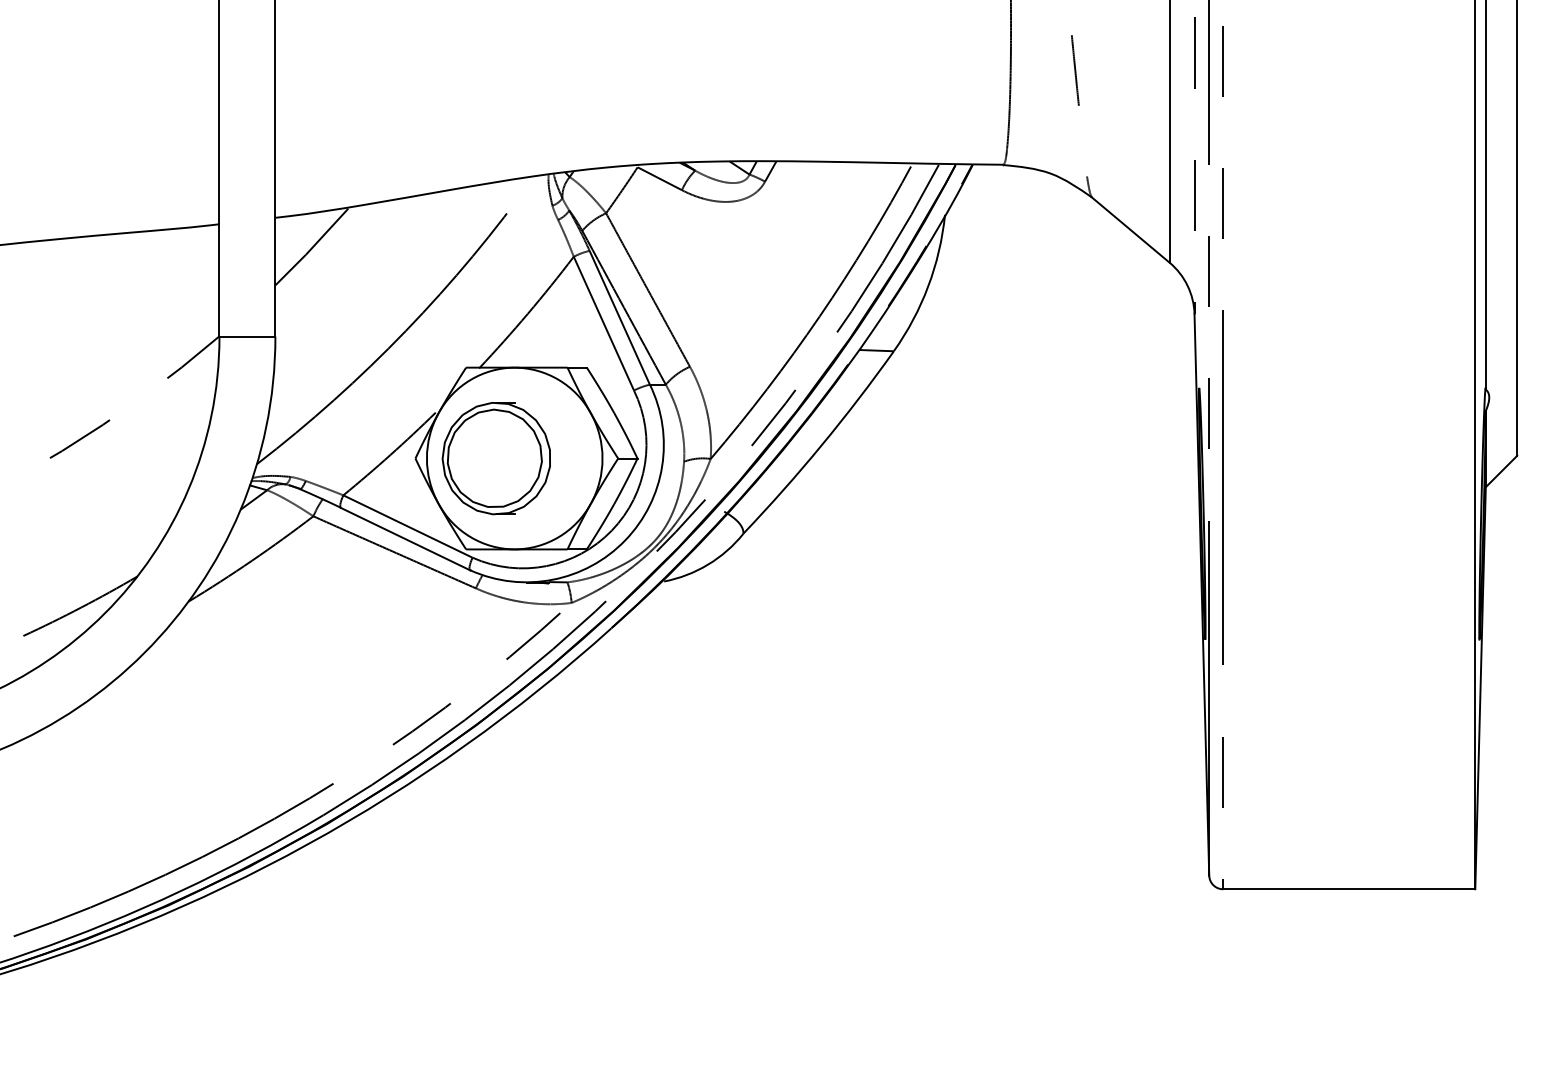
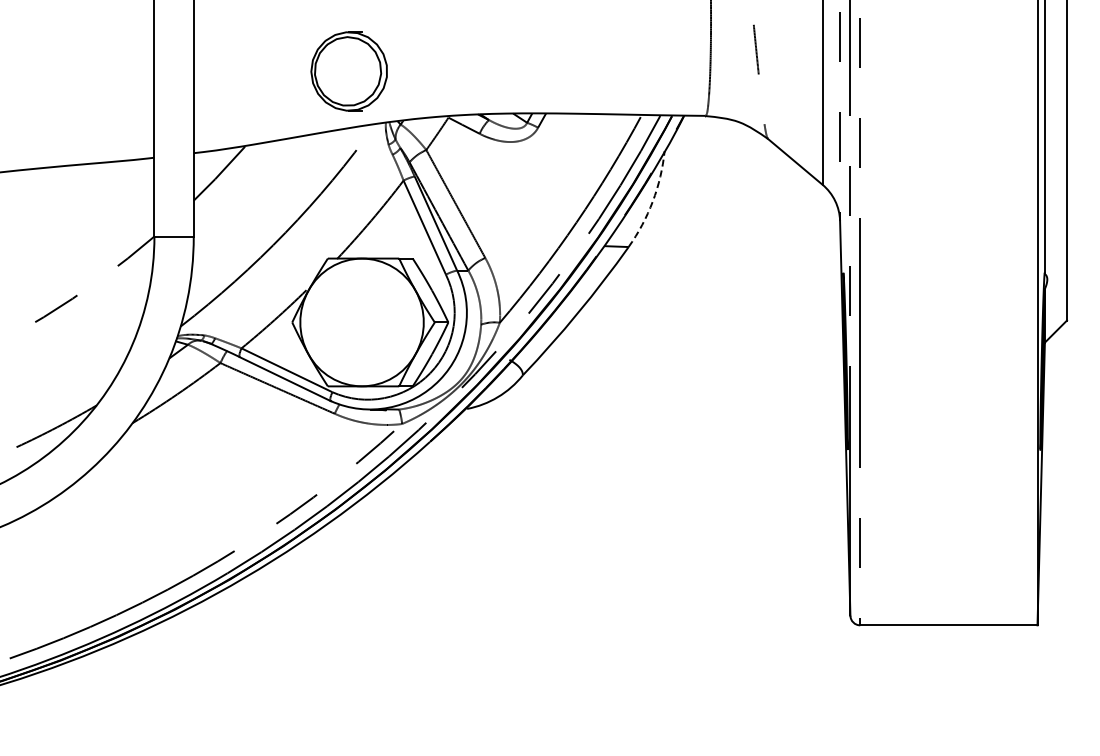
arc: (927, 286) -> (652, 201), solid -> dashed
part: (495, 458) -> (348, 71), moved

